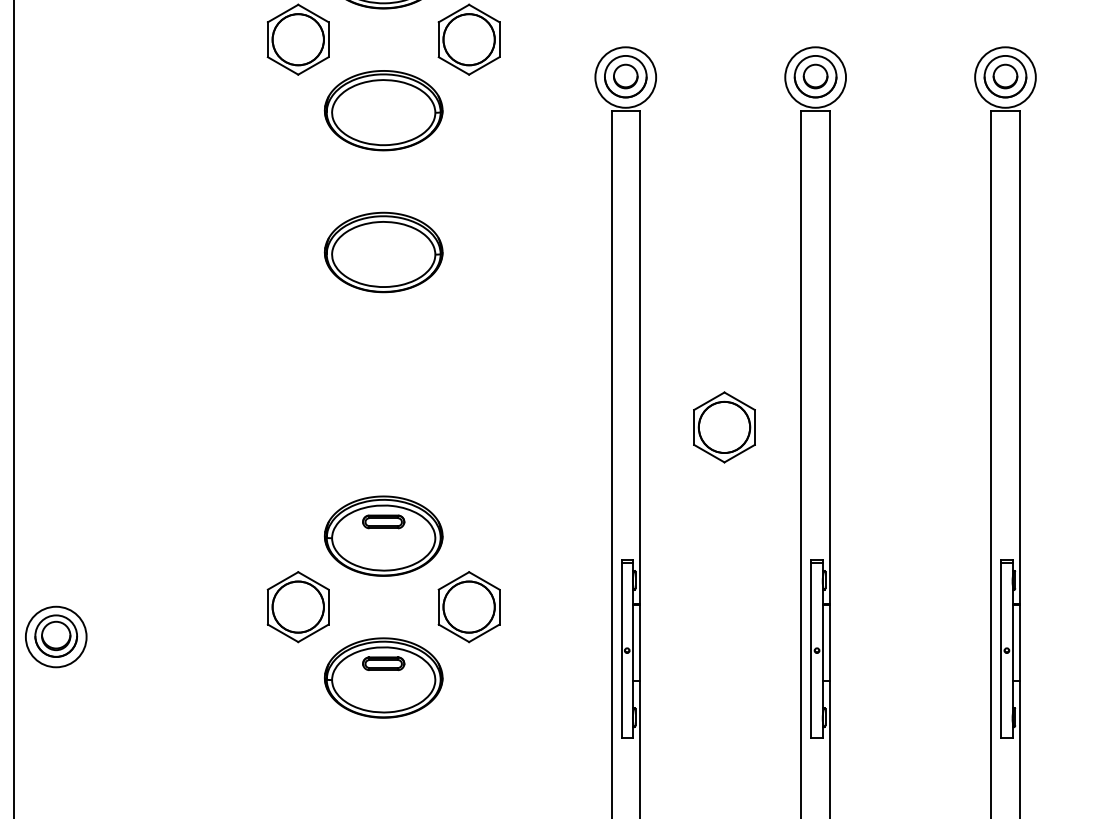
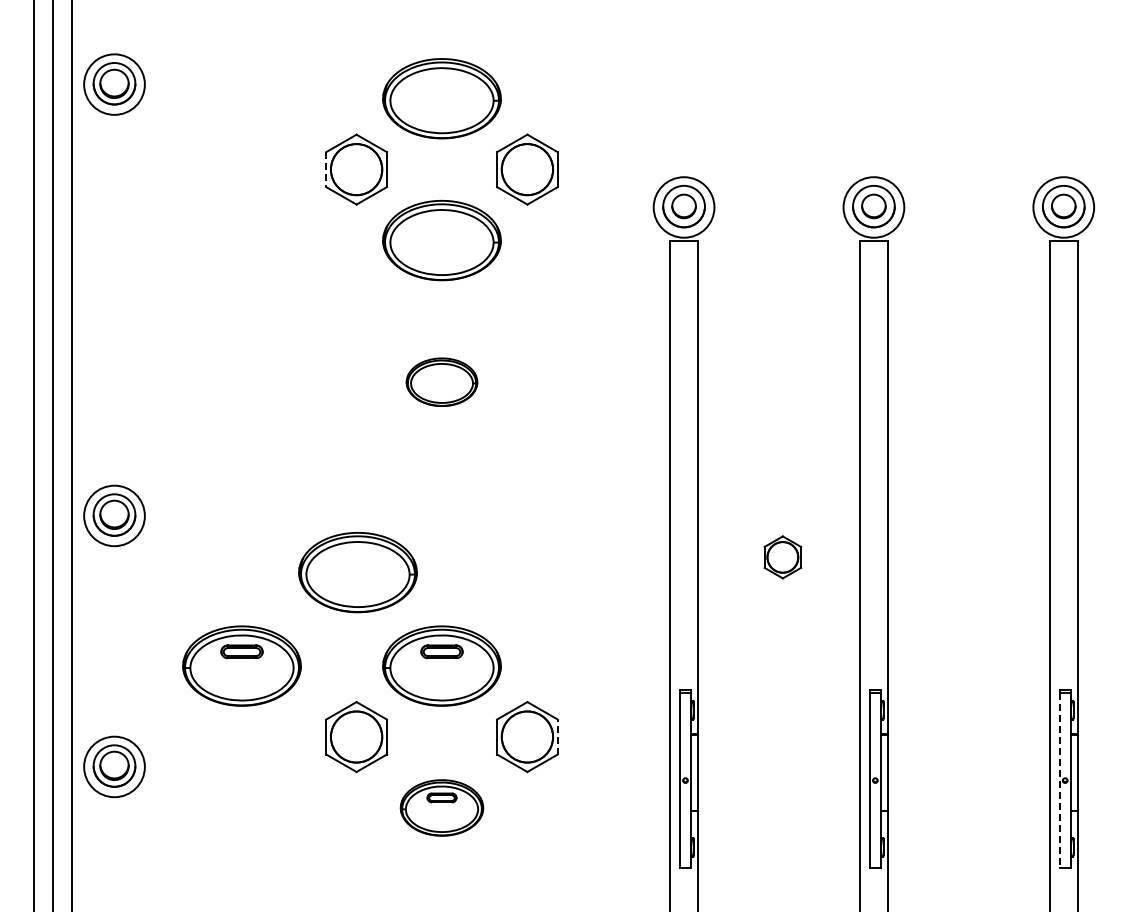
line: (268, 40) -> (326, 170), solid -> dashed
part: (383, 251) -> (441, 381), size x0.6
part: (56, 385) -> (114, 515), added
part: (724, 427) -> (782, 557), size x0.6
part: (299, 442) -> (357, 572), added
part: (183, 535) -> (241, 665), added
line: (499, 606) -> (557, 736), solid -> dashed
line: (1001, 651) -> (1059, 781), solid -> dashed
part: (383, 677) -> (441, 807), size x0.7

